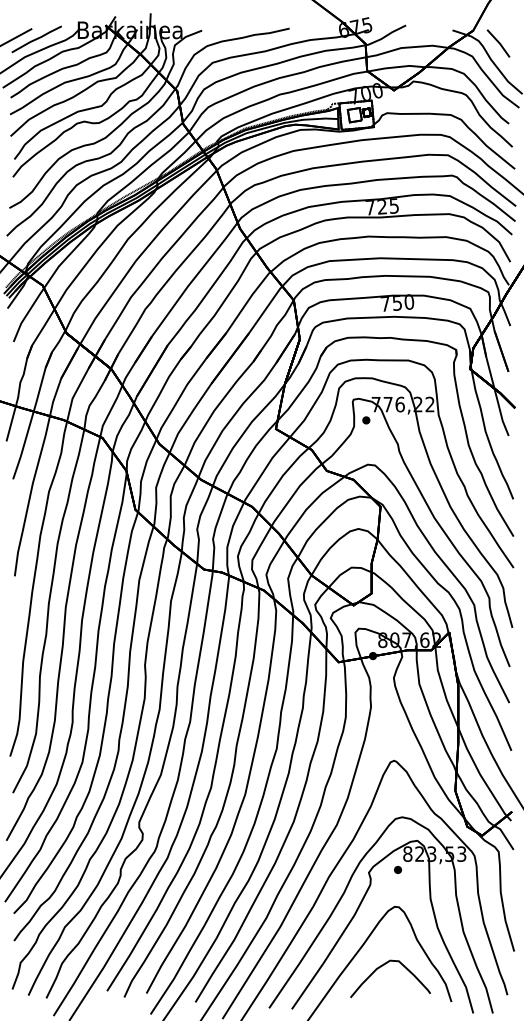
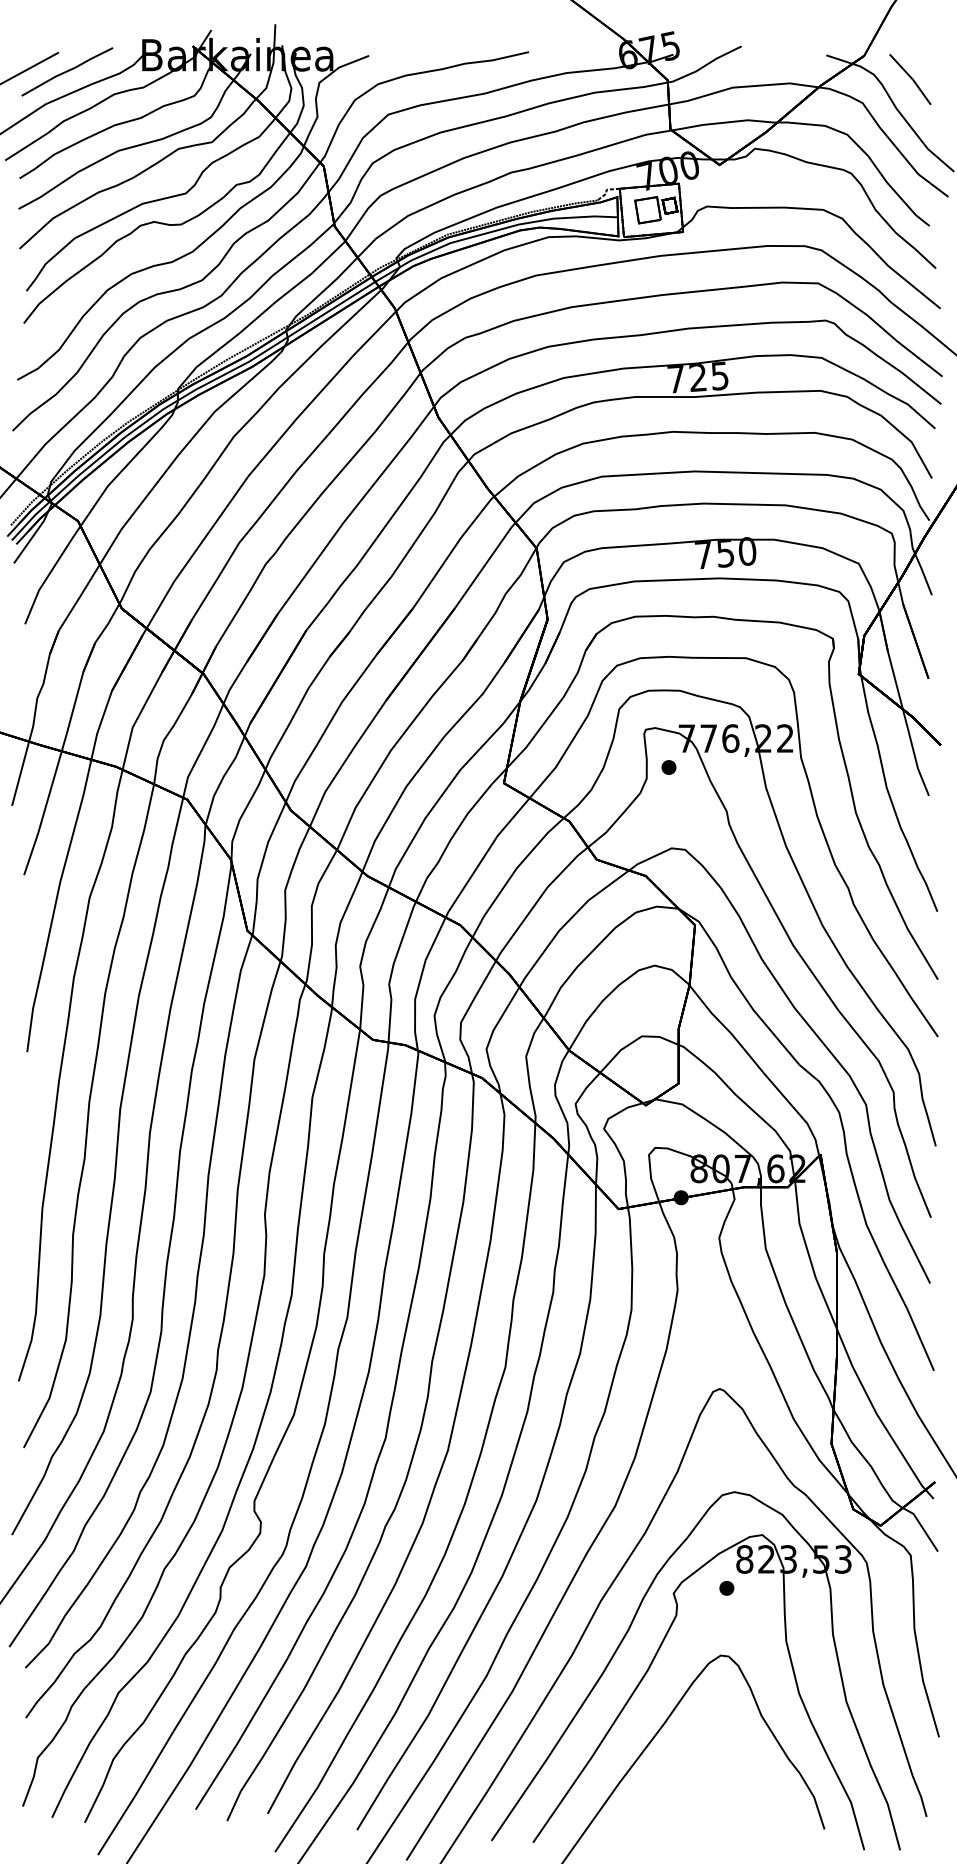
part: (381, 967) -> (696, 1766), removed

